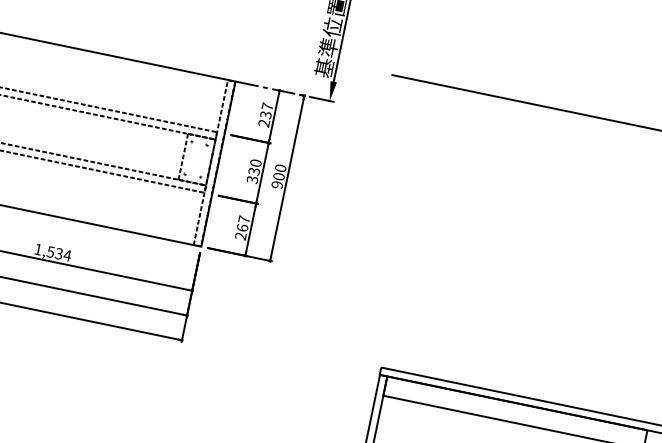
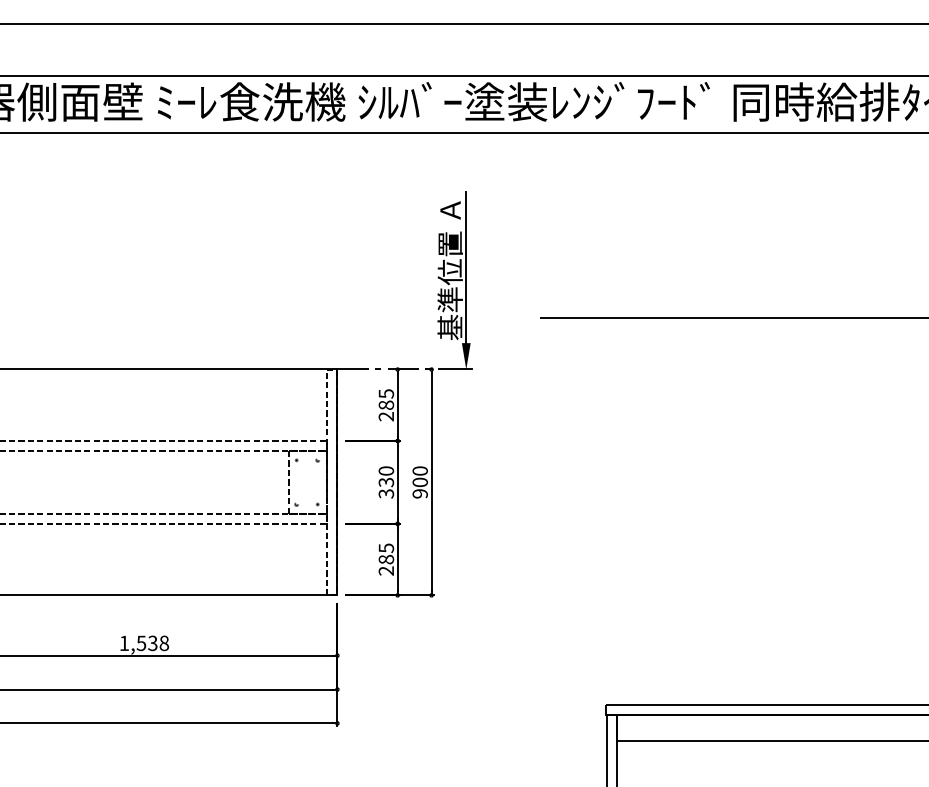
text: (266, 110) -> (386, 399), 237 -> 285
text: (243, 223) -> (386, 553), 267 -> 285
text: (67, 255) -> (164, 643), 1,534 -> 1,538

